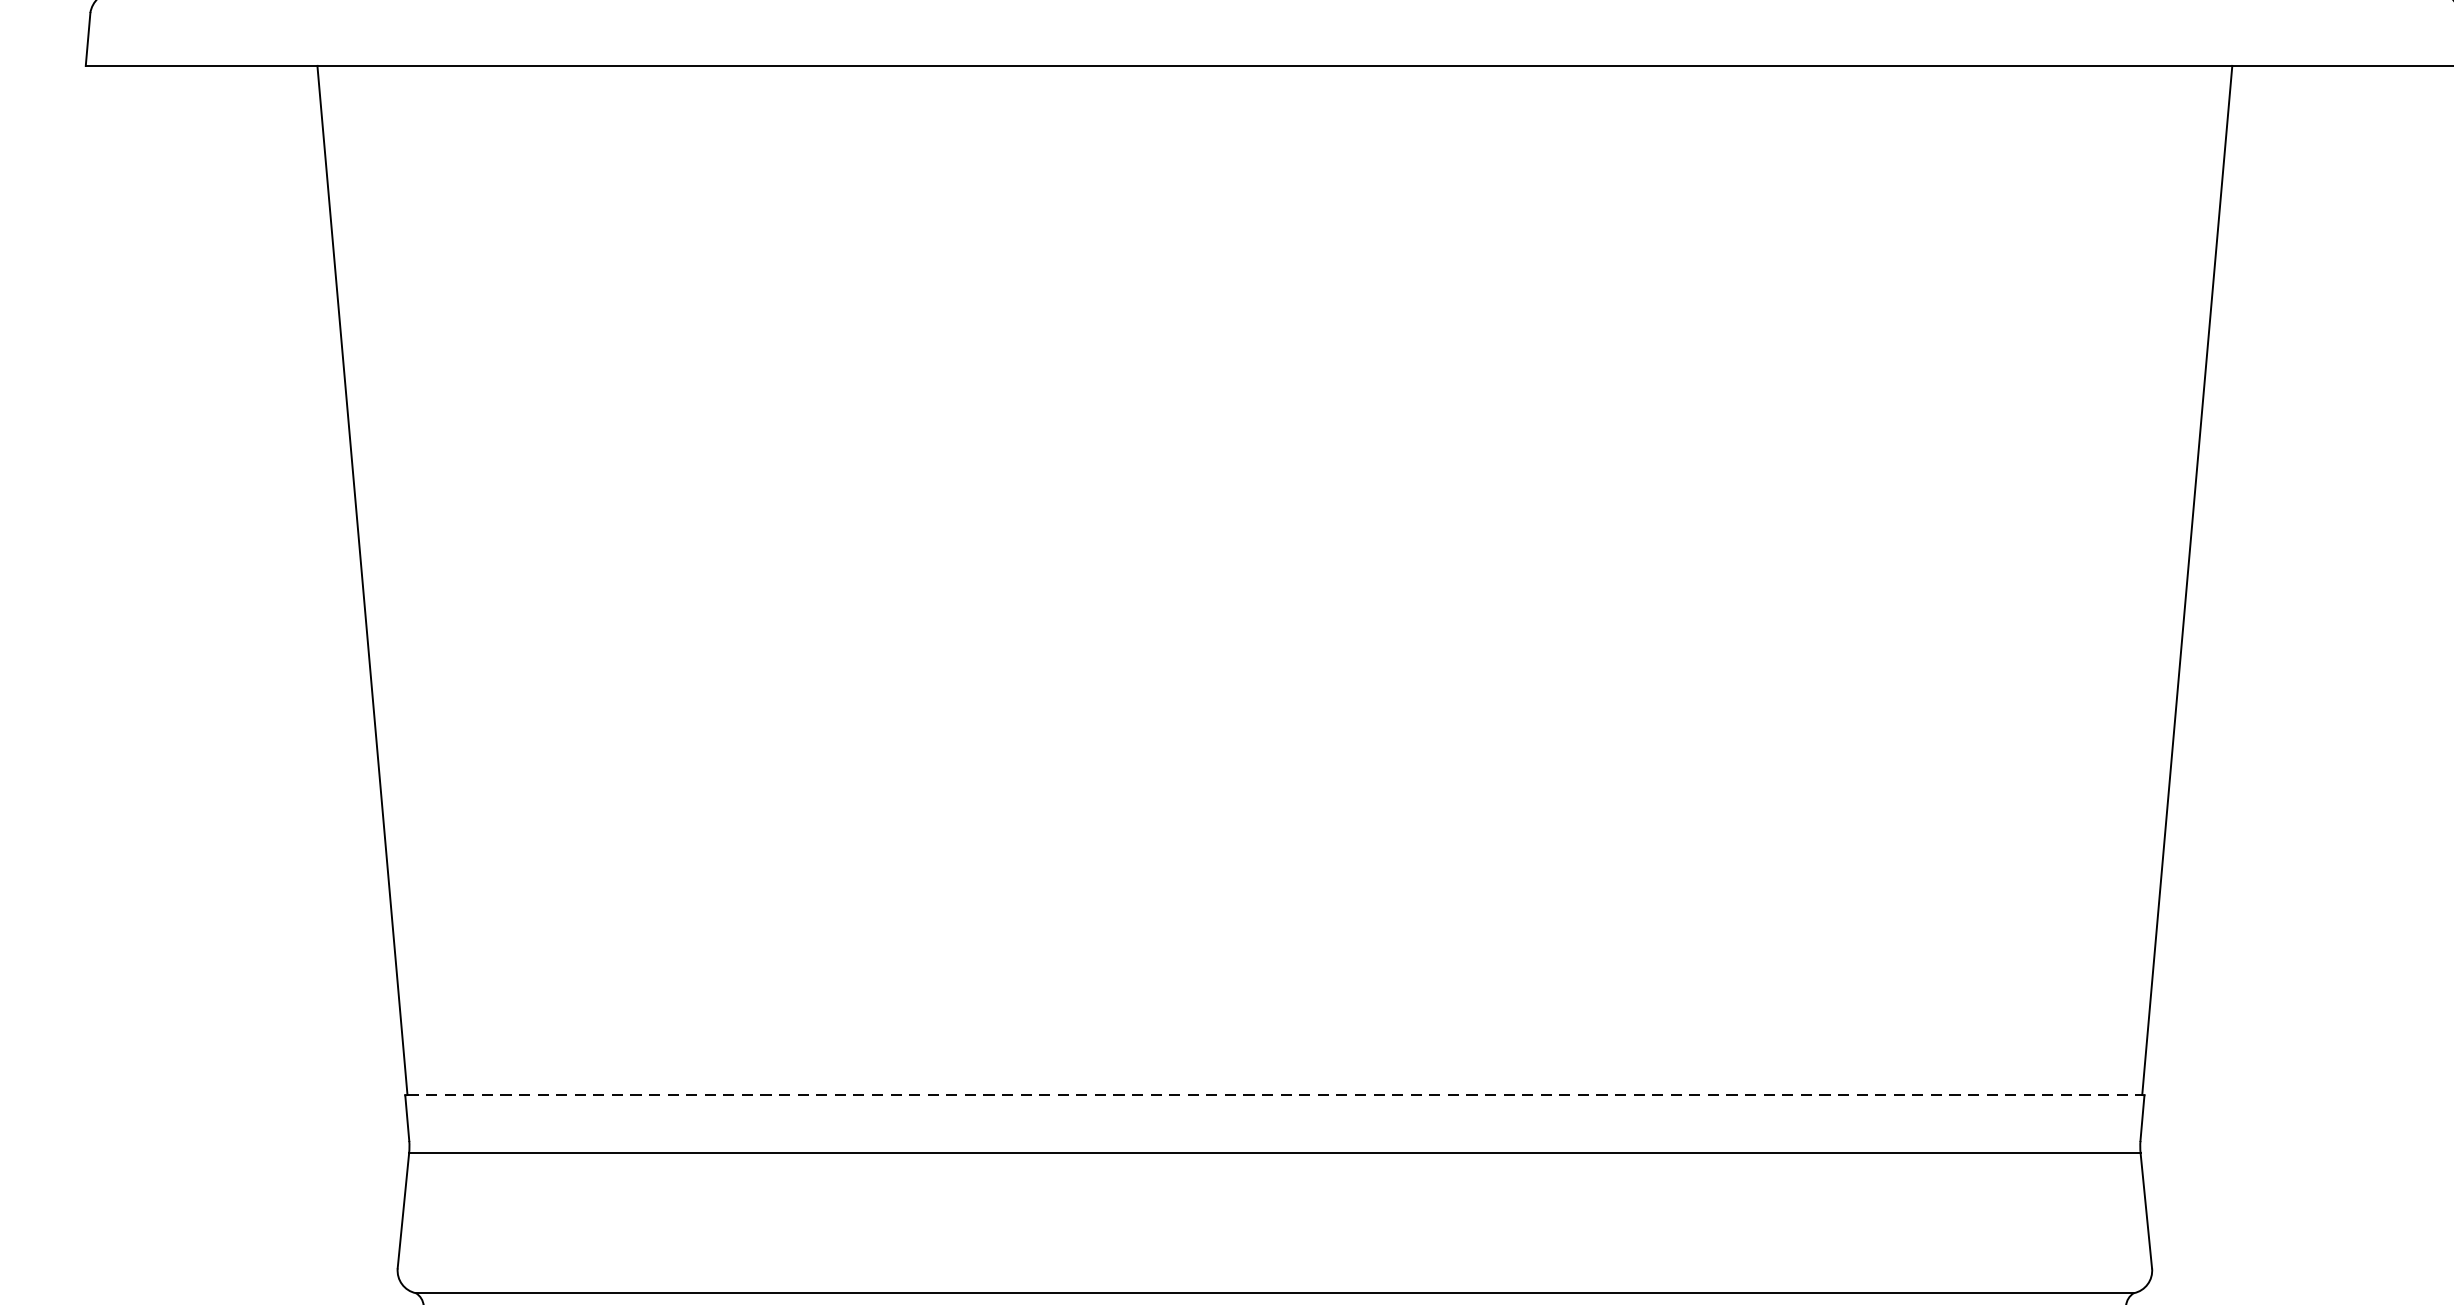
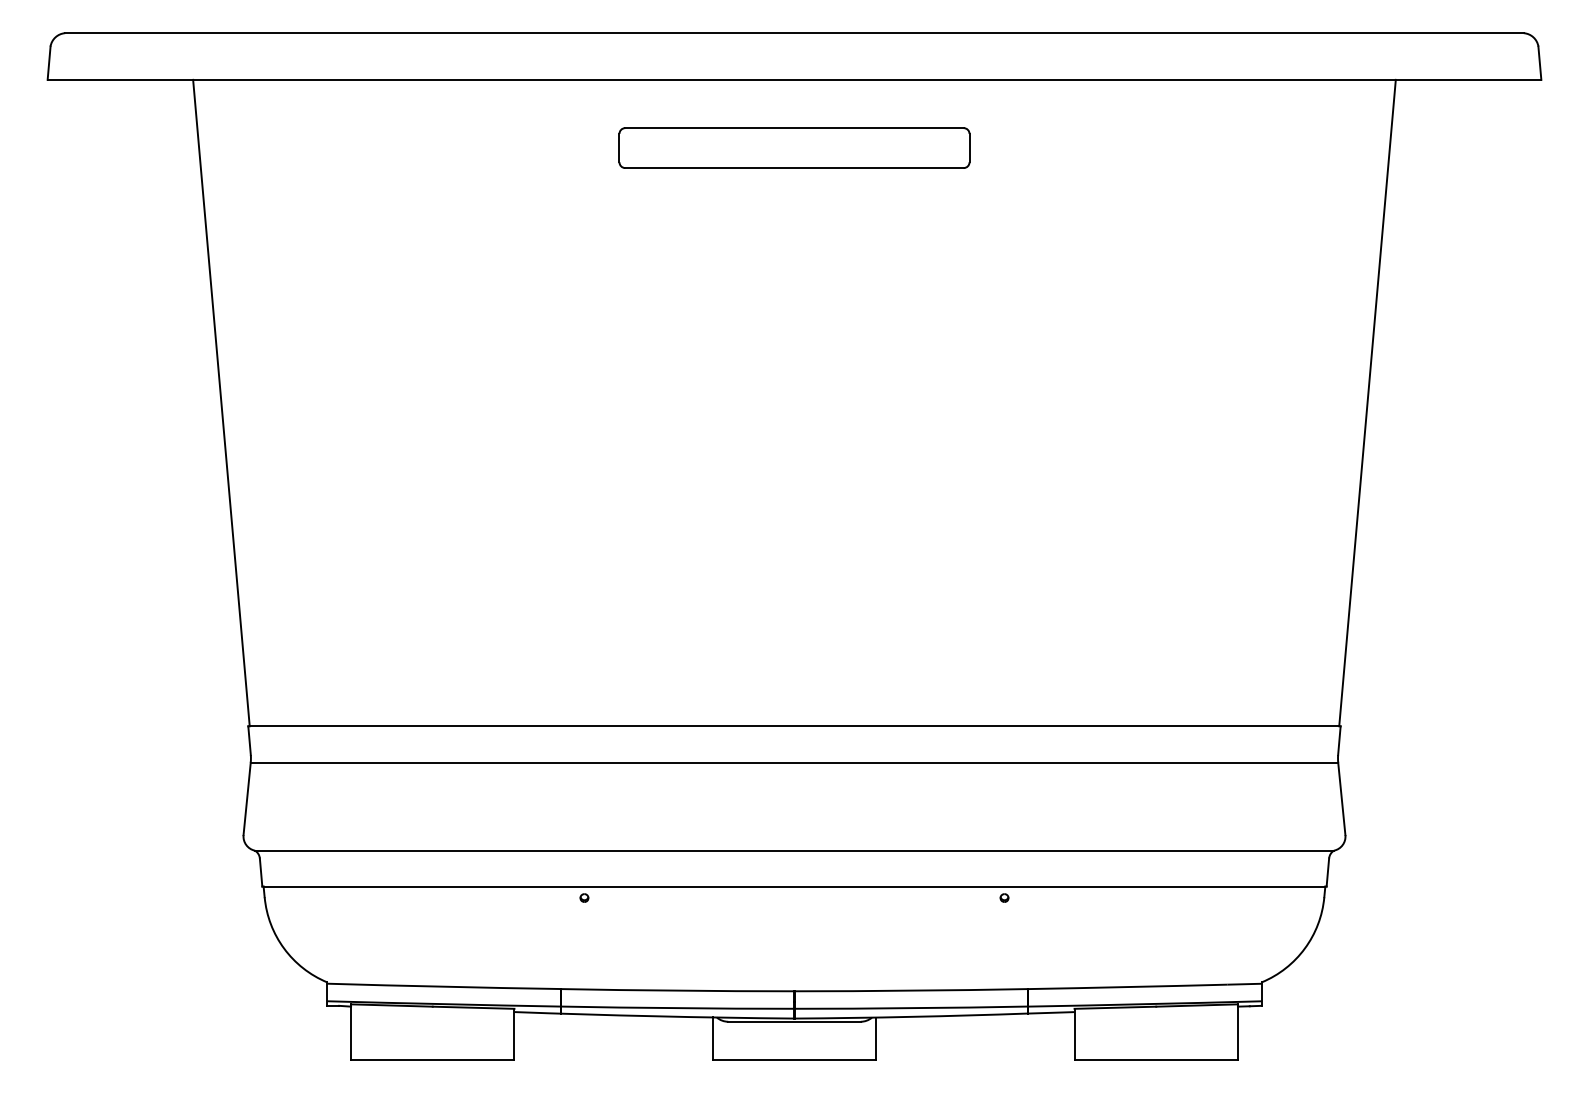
part: (1274, 173) -> (794, 147), added
line: (1274, 1095) -> (794, 726), dashed -> solid

